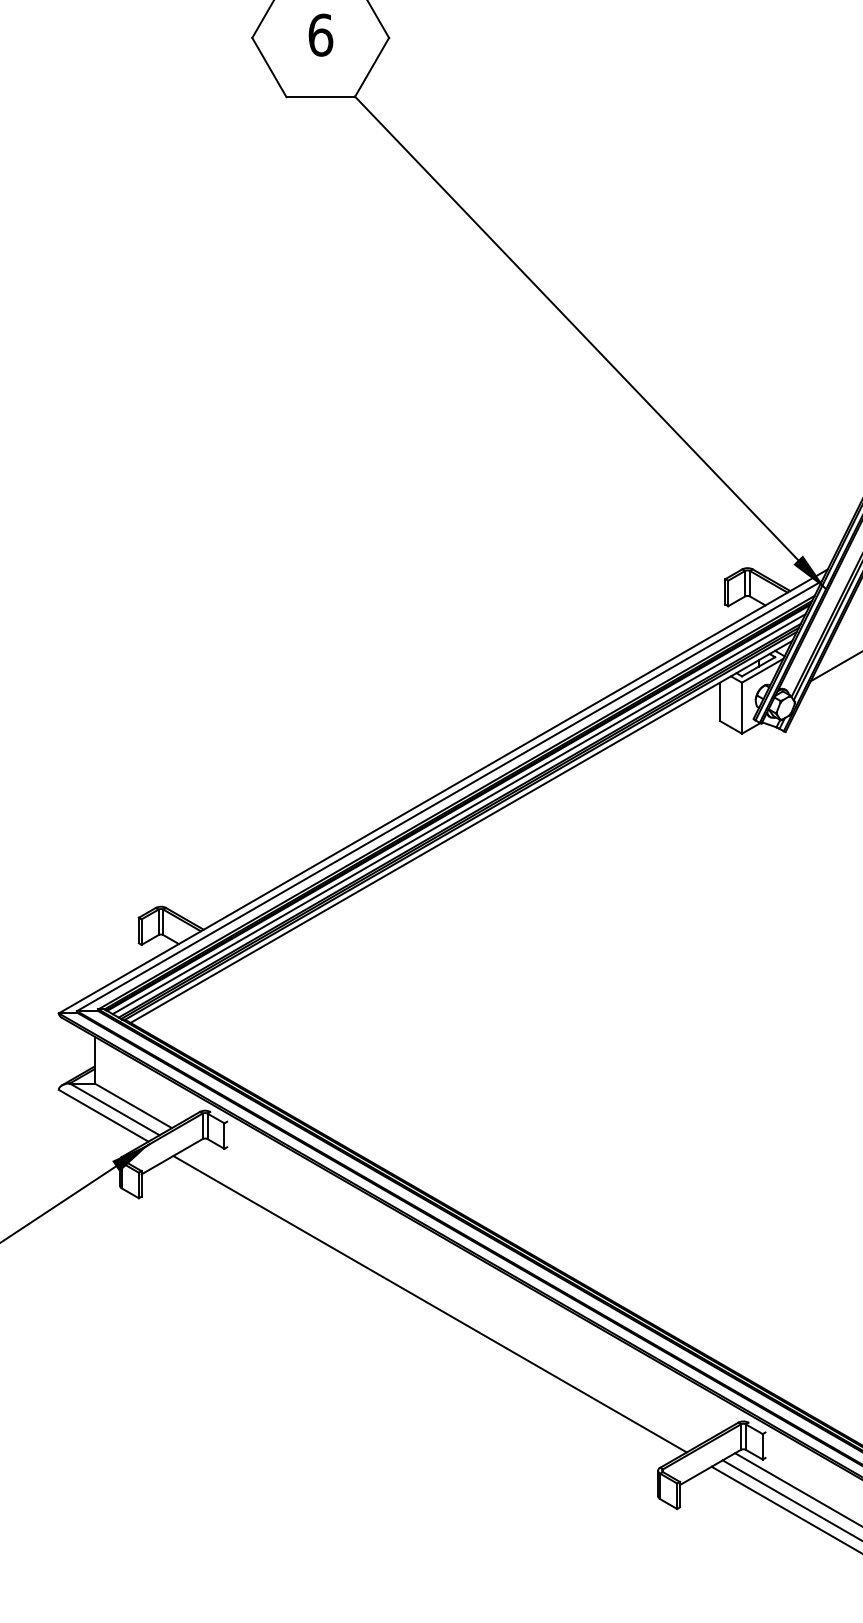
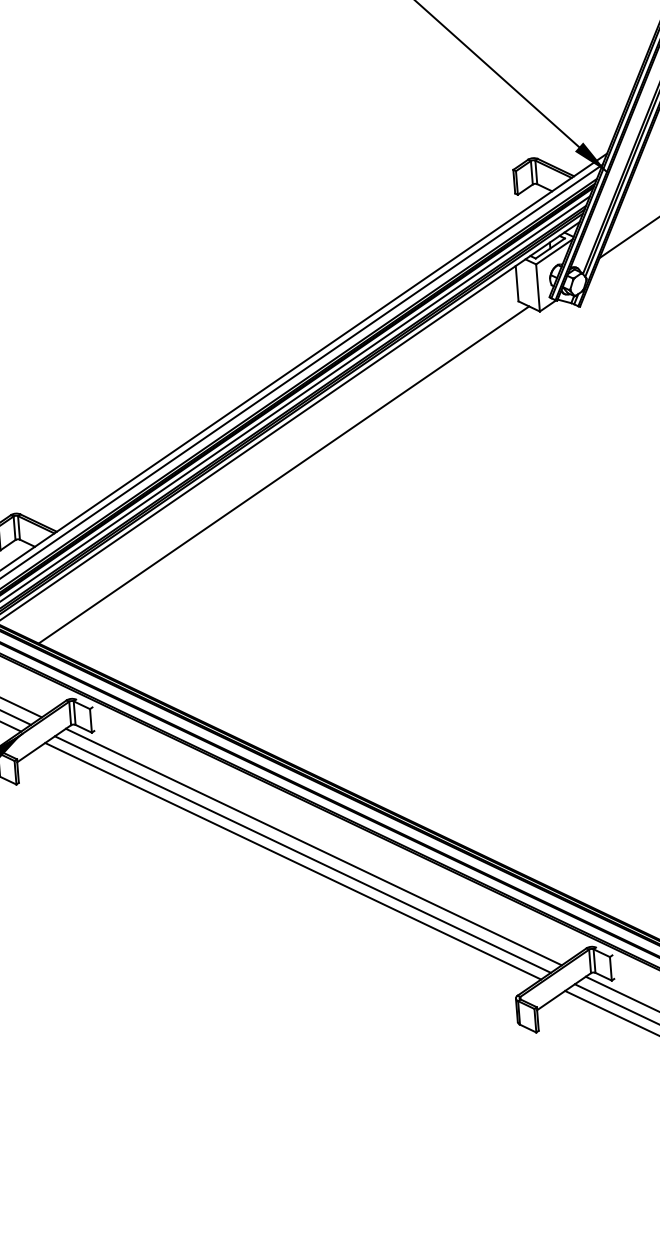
line: (452, 887) -> (283, 474), added
line: (453, 1290) -> (313, 846), added
line: (440, 1297) -> (302, 854), added

